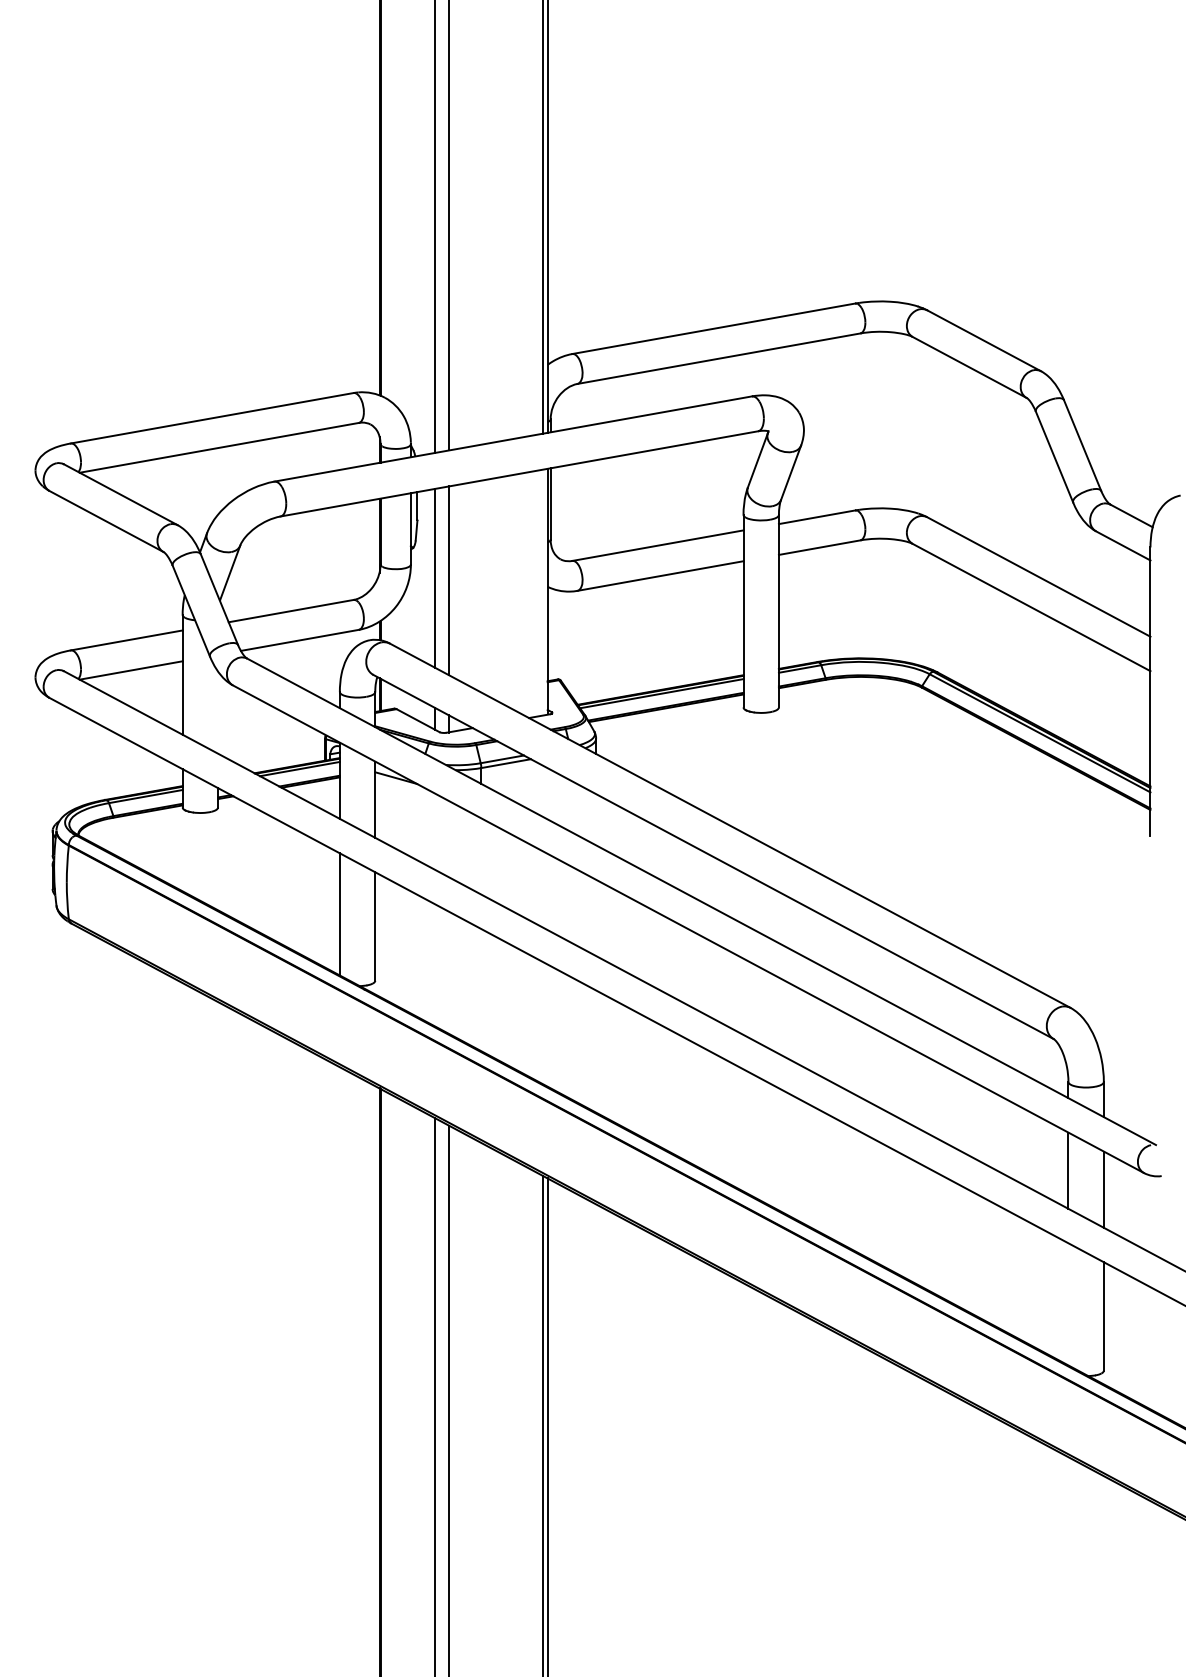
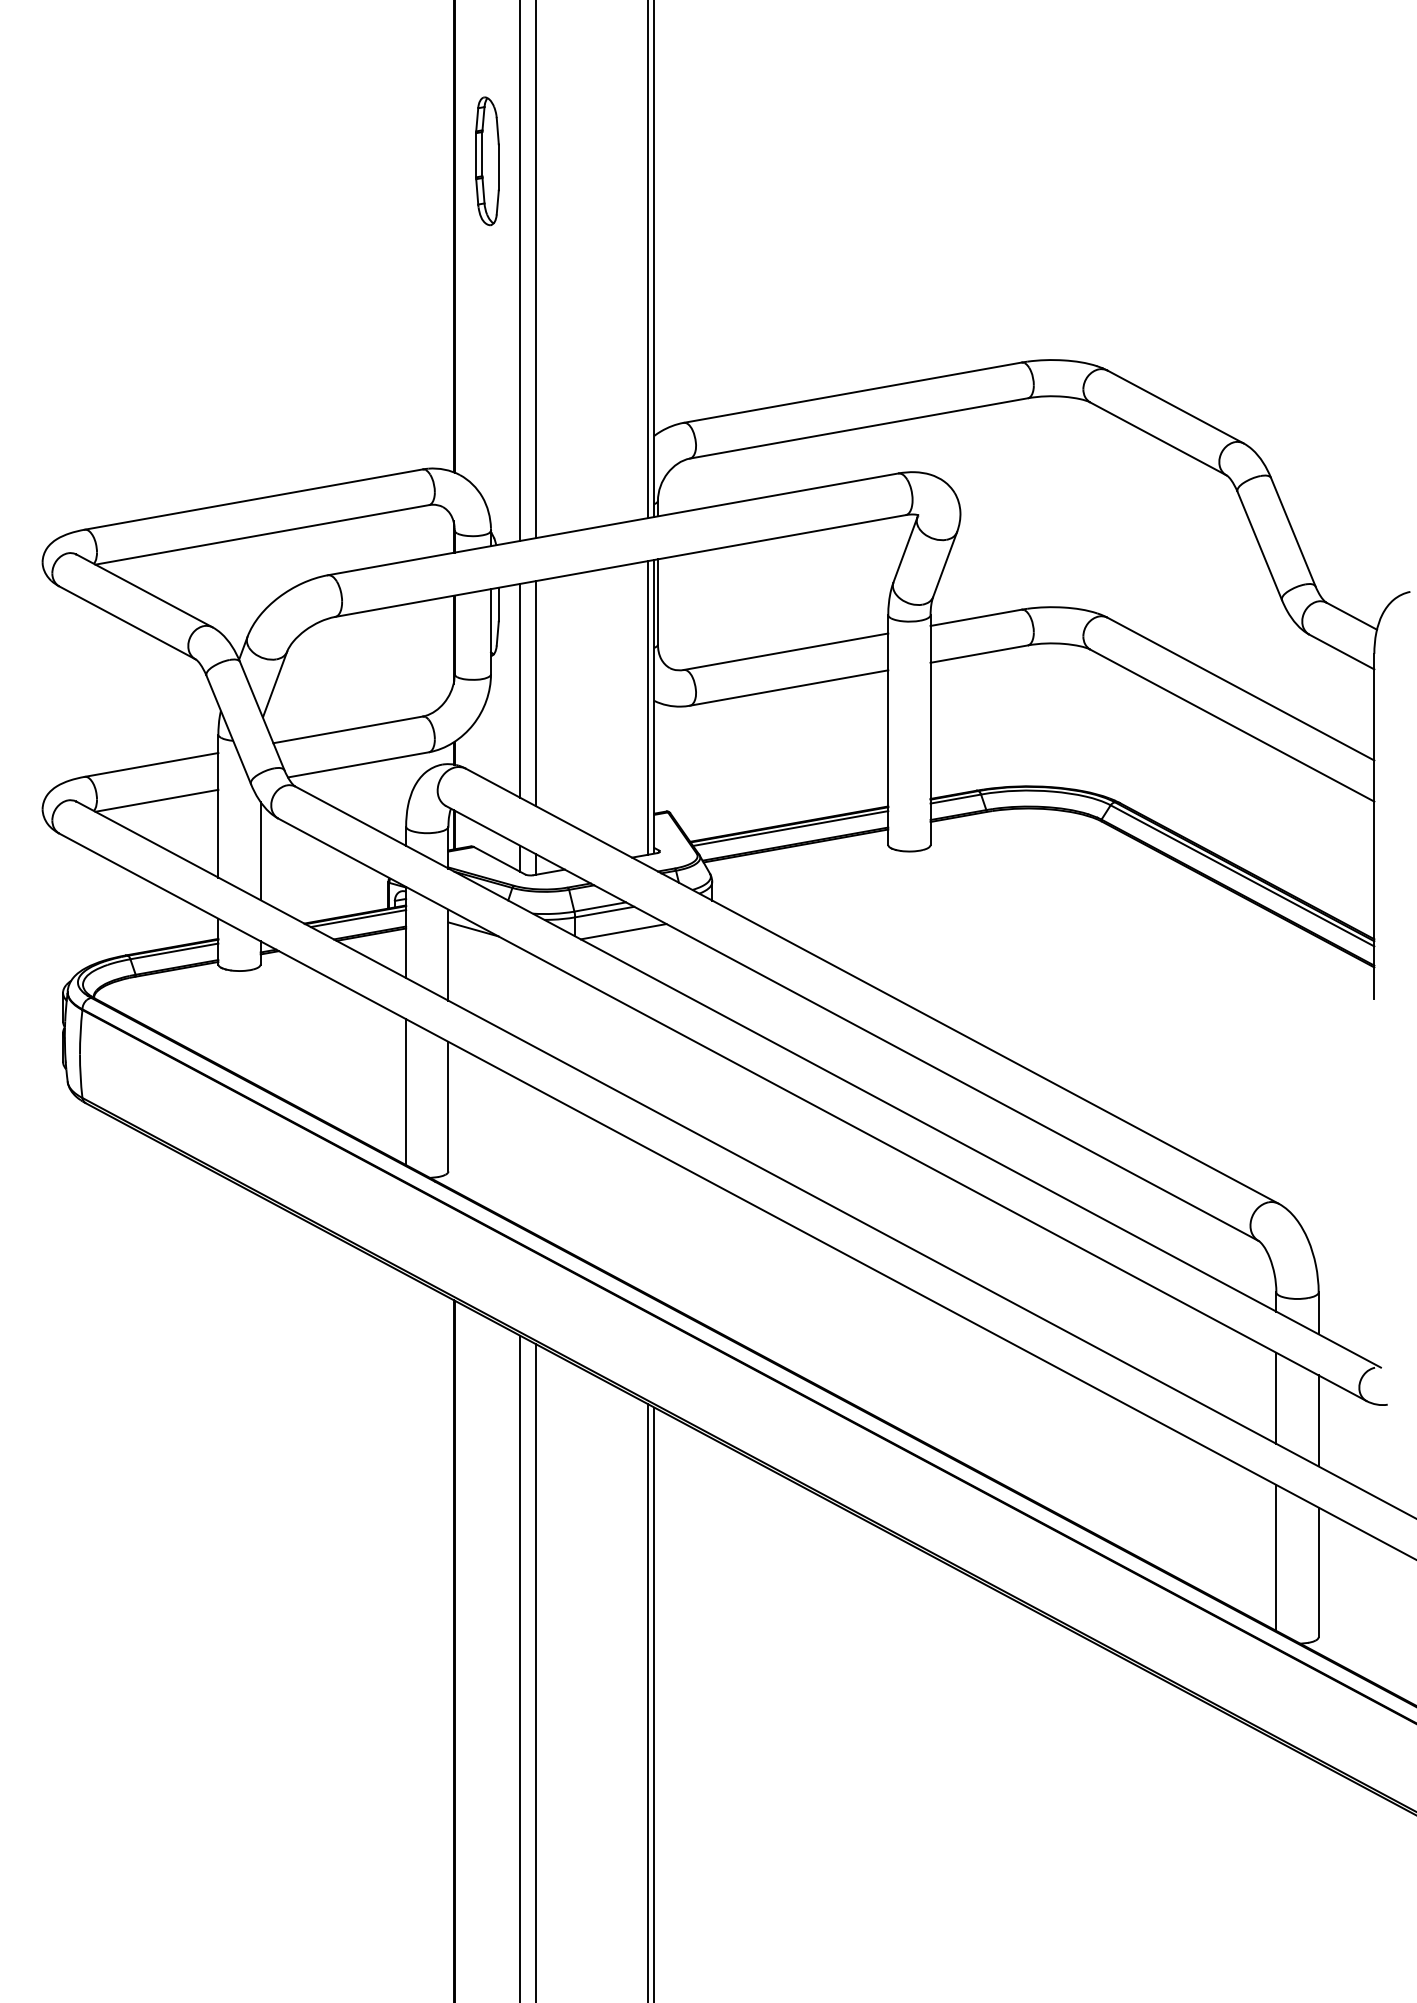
part: (407, 134) -> (486, 160), added
line: (542, 592) -> (648, 707), added
line: (218, 712) -> (261, 851), added
line: (521, 779) -> (623, 931), added
line: (1068, 1304) -> (1276, 1558), added

